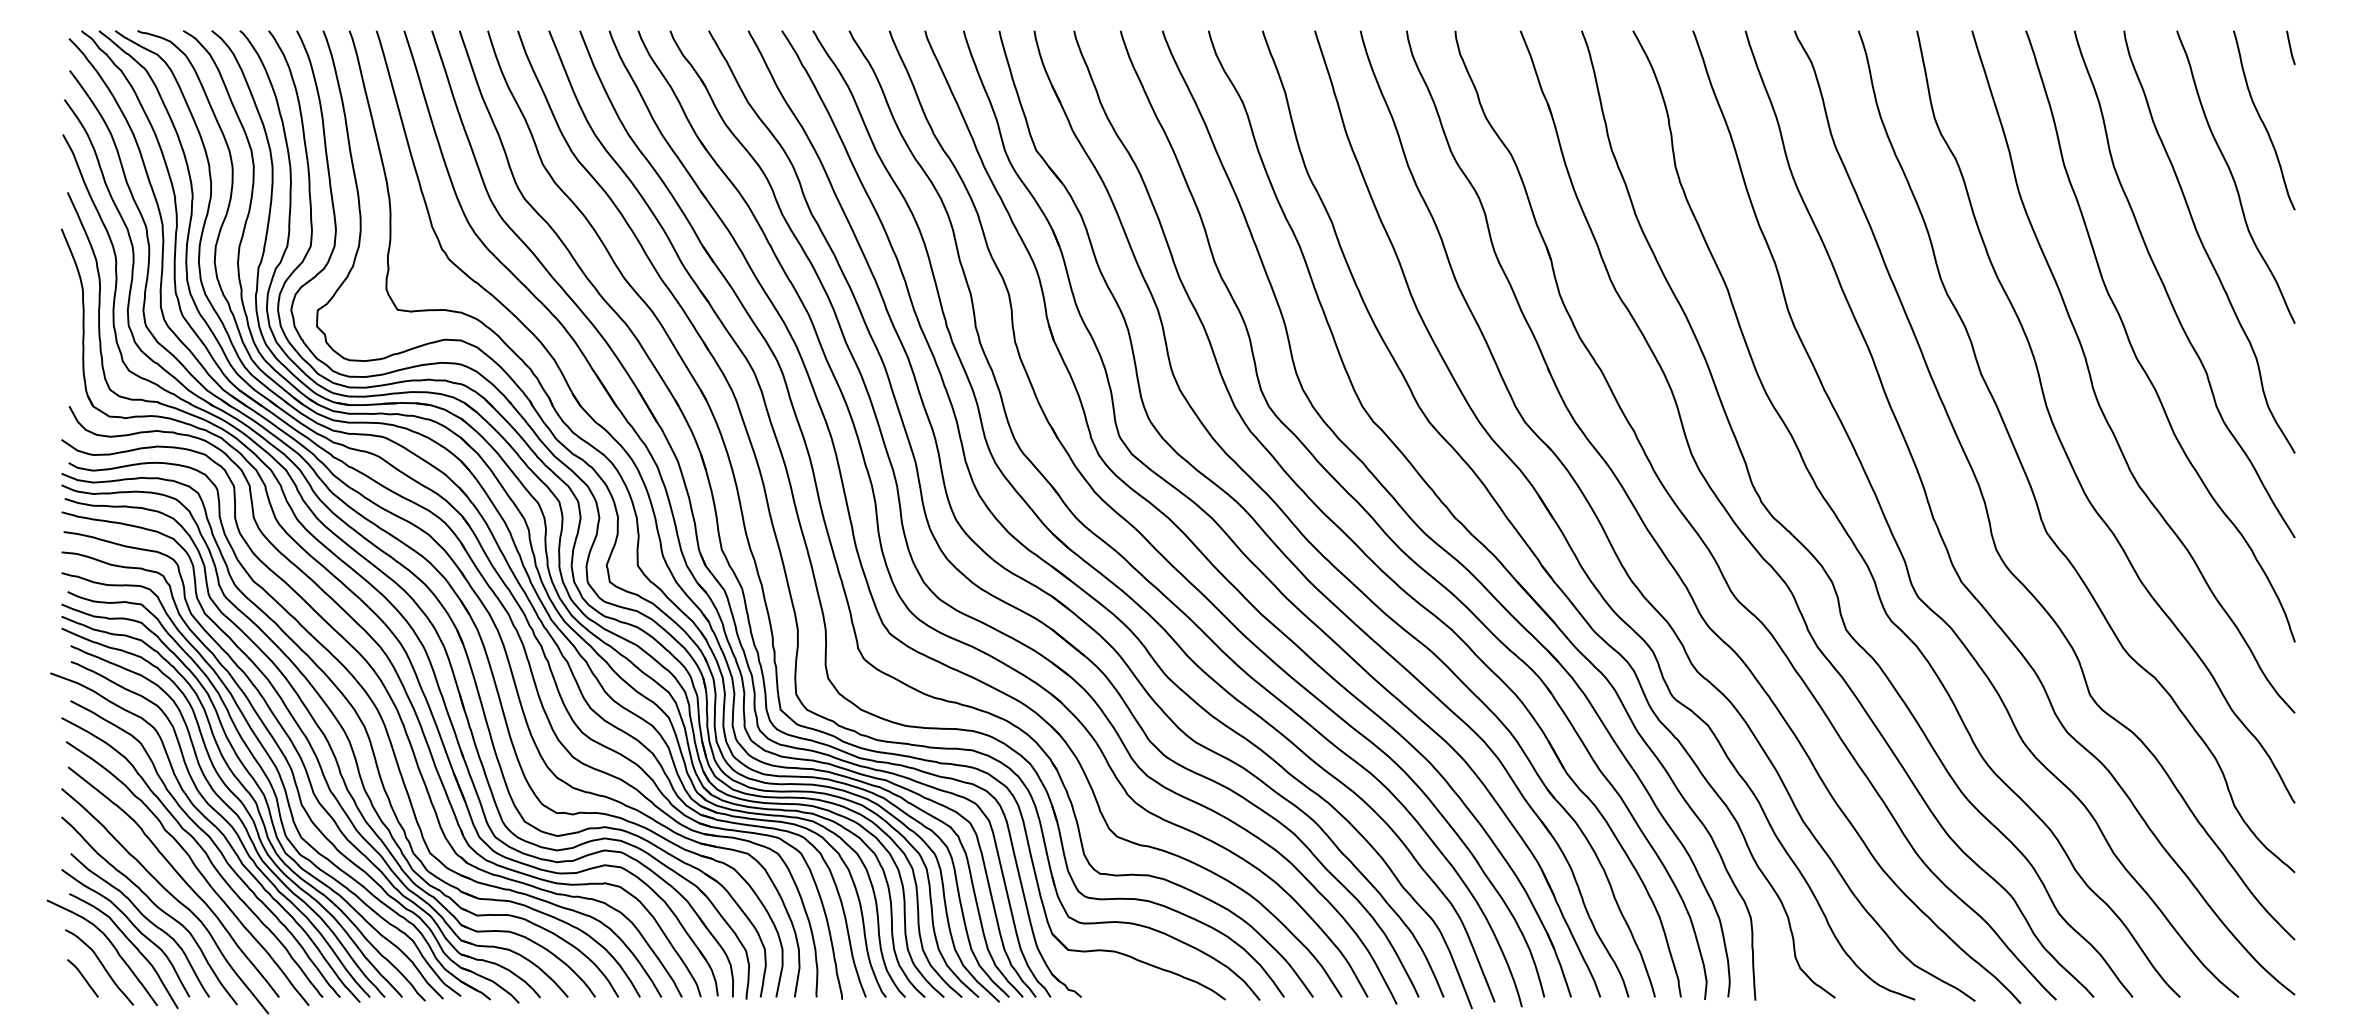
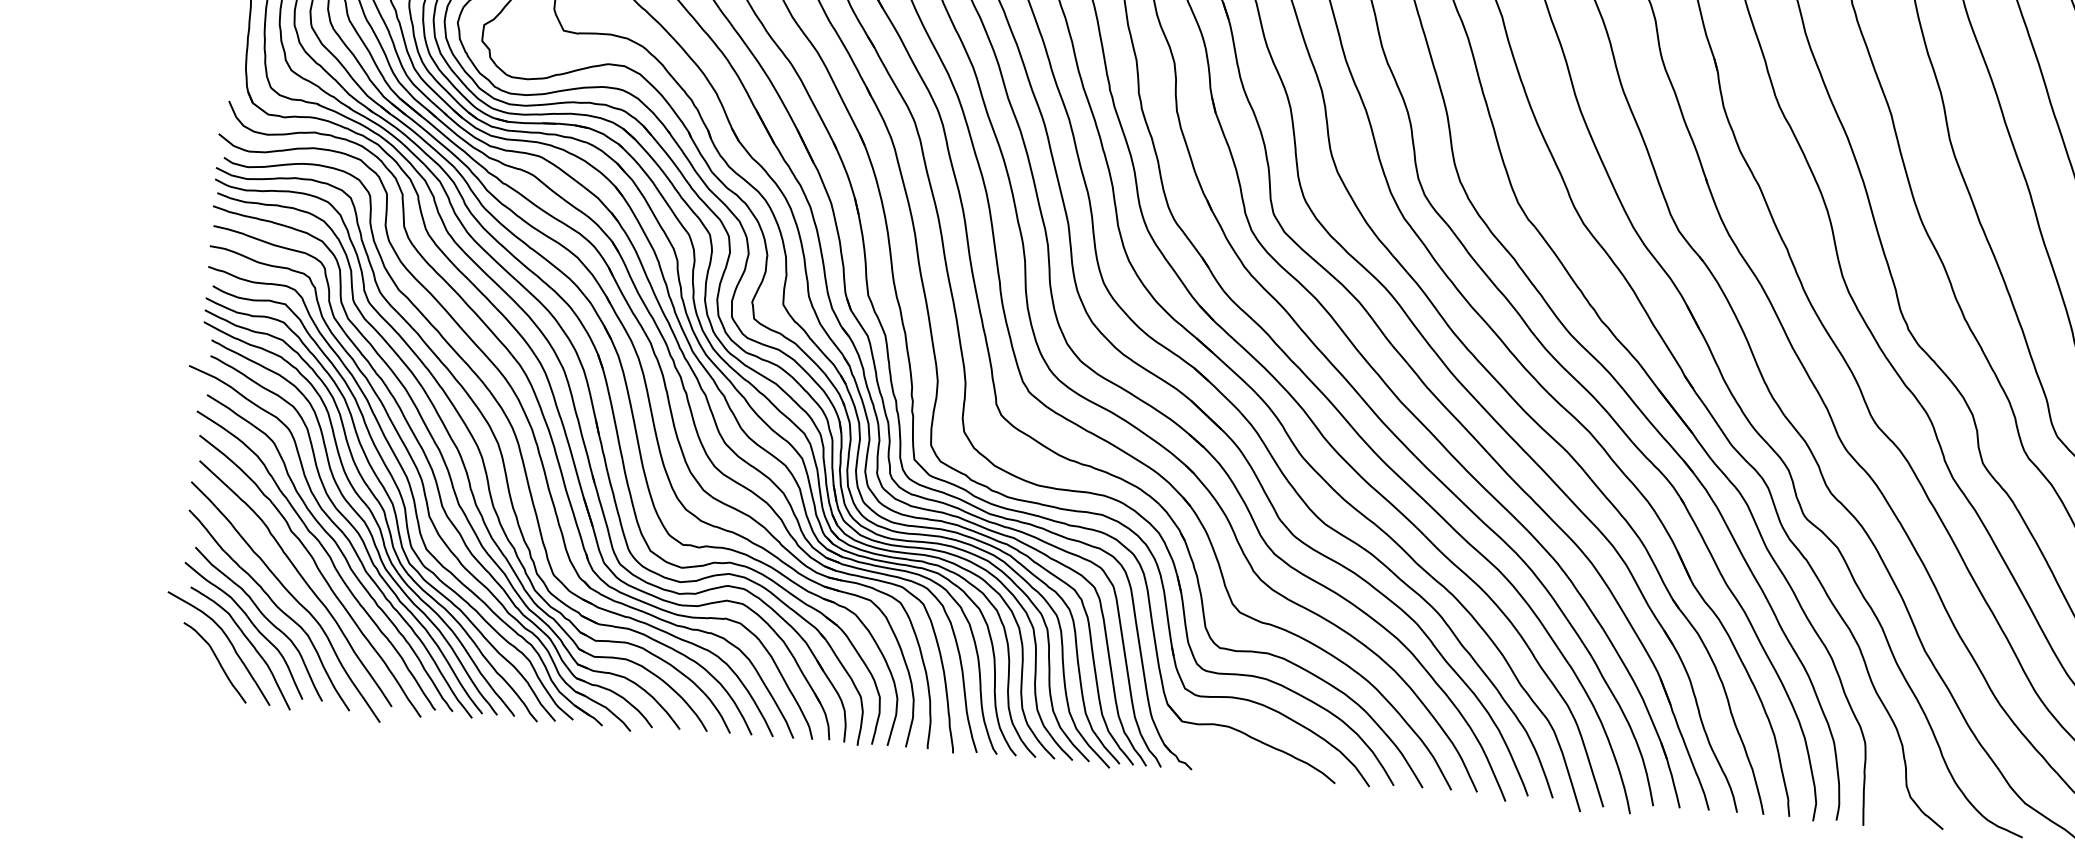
curve: (82, 977) -> (197, 671), removed

